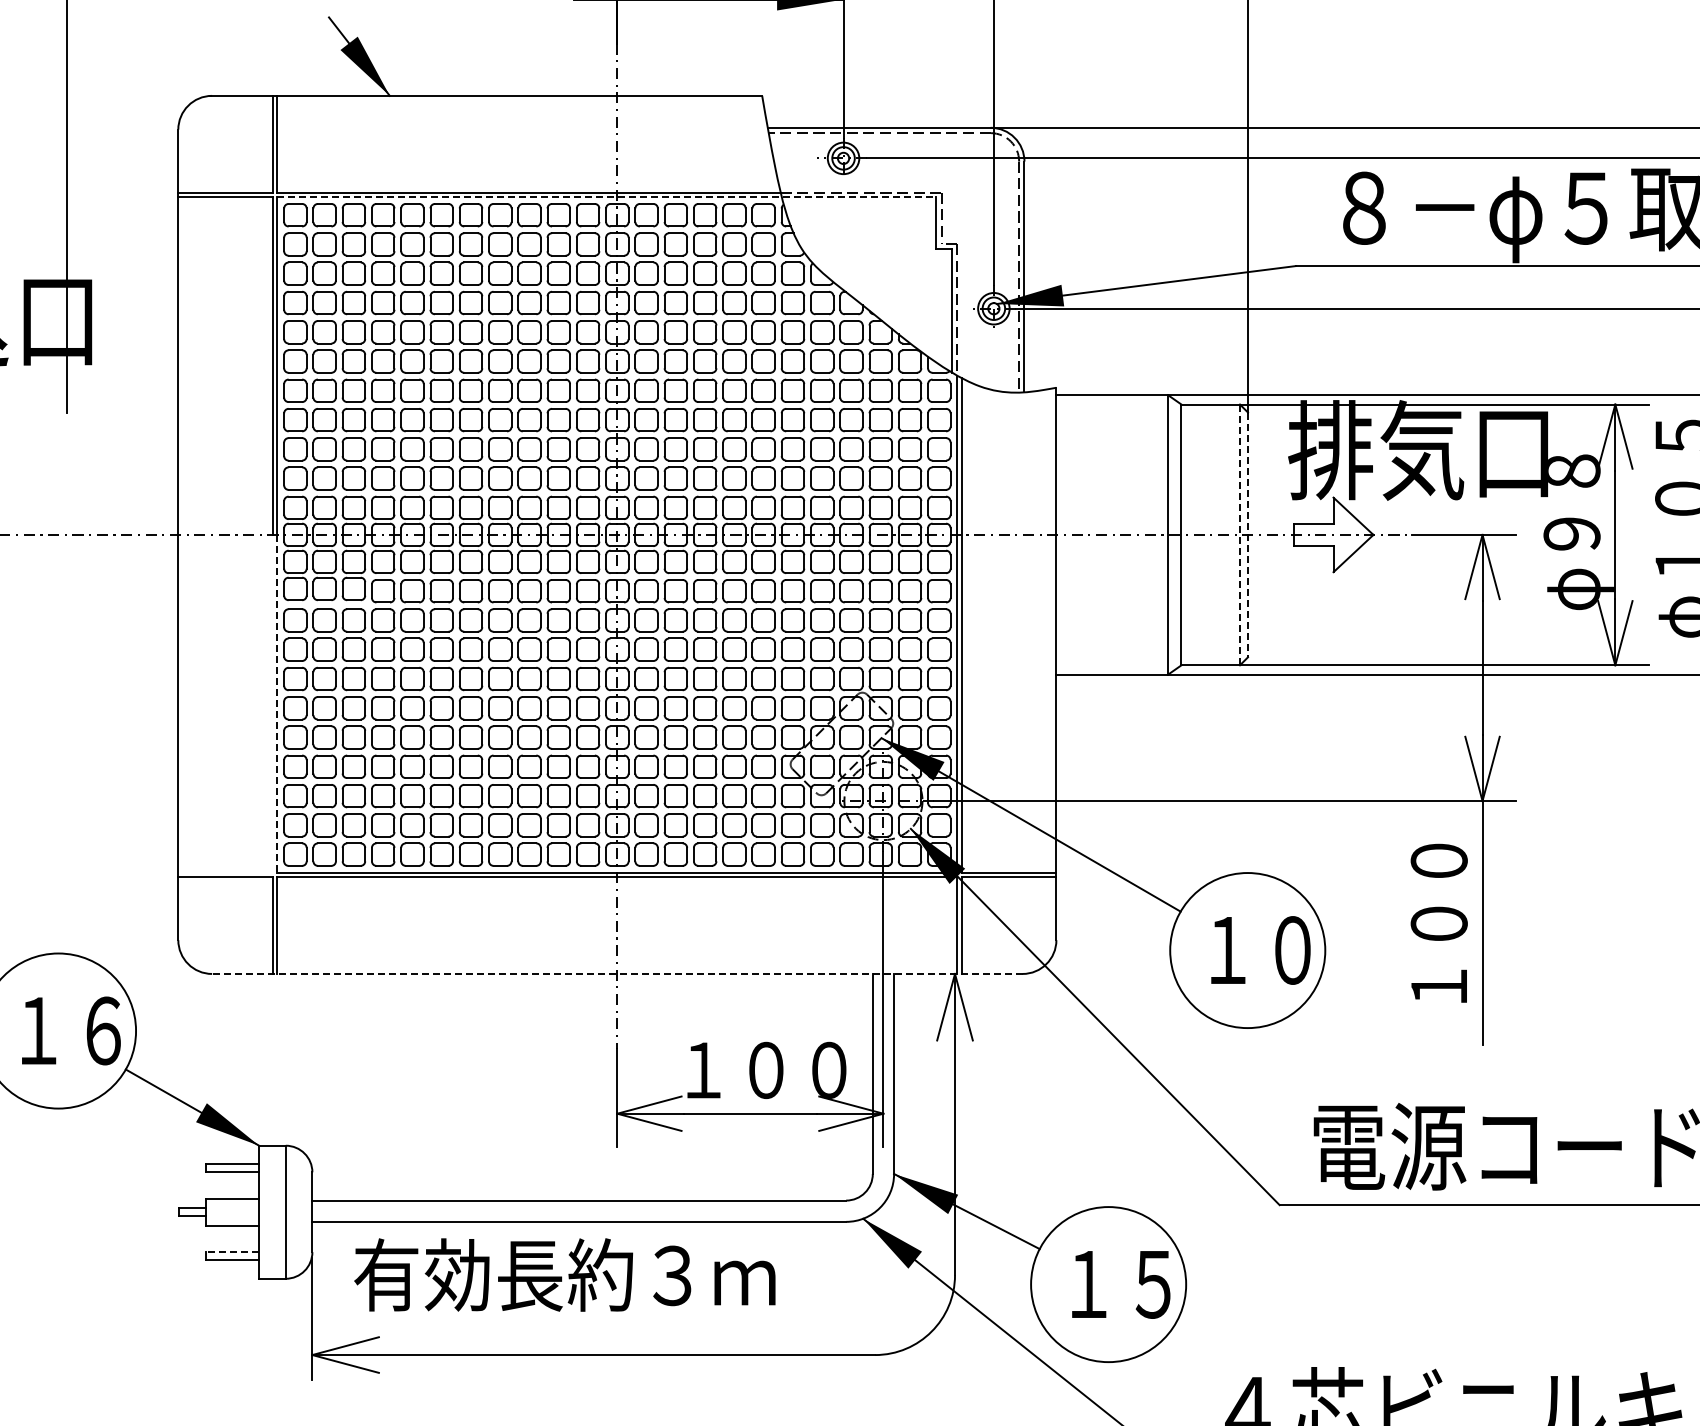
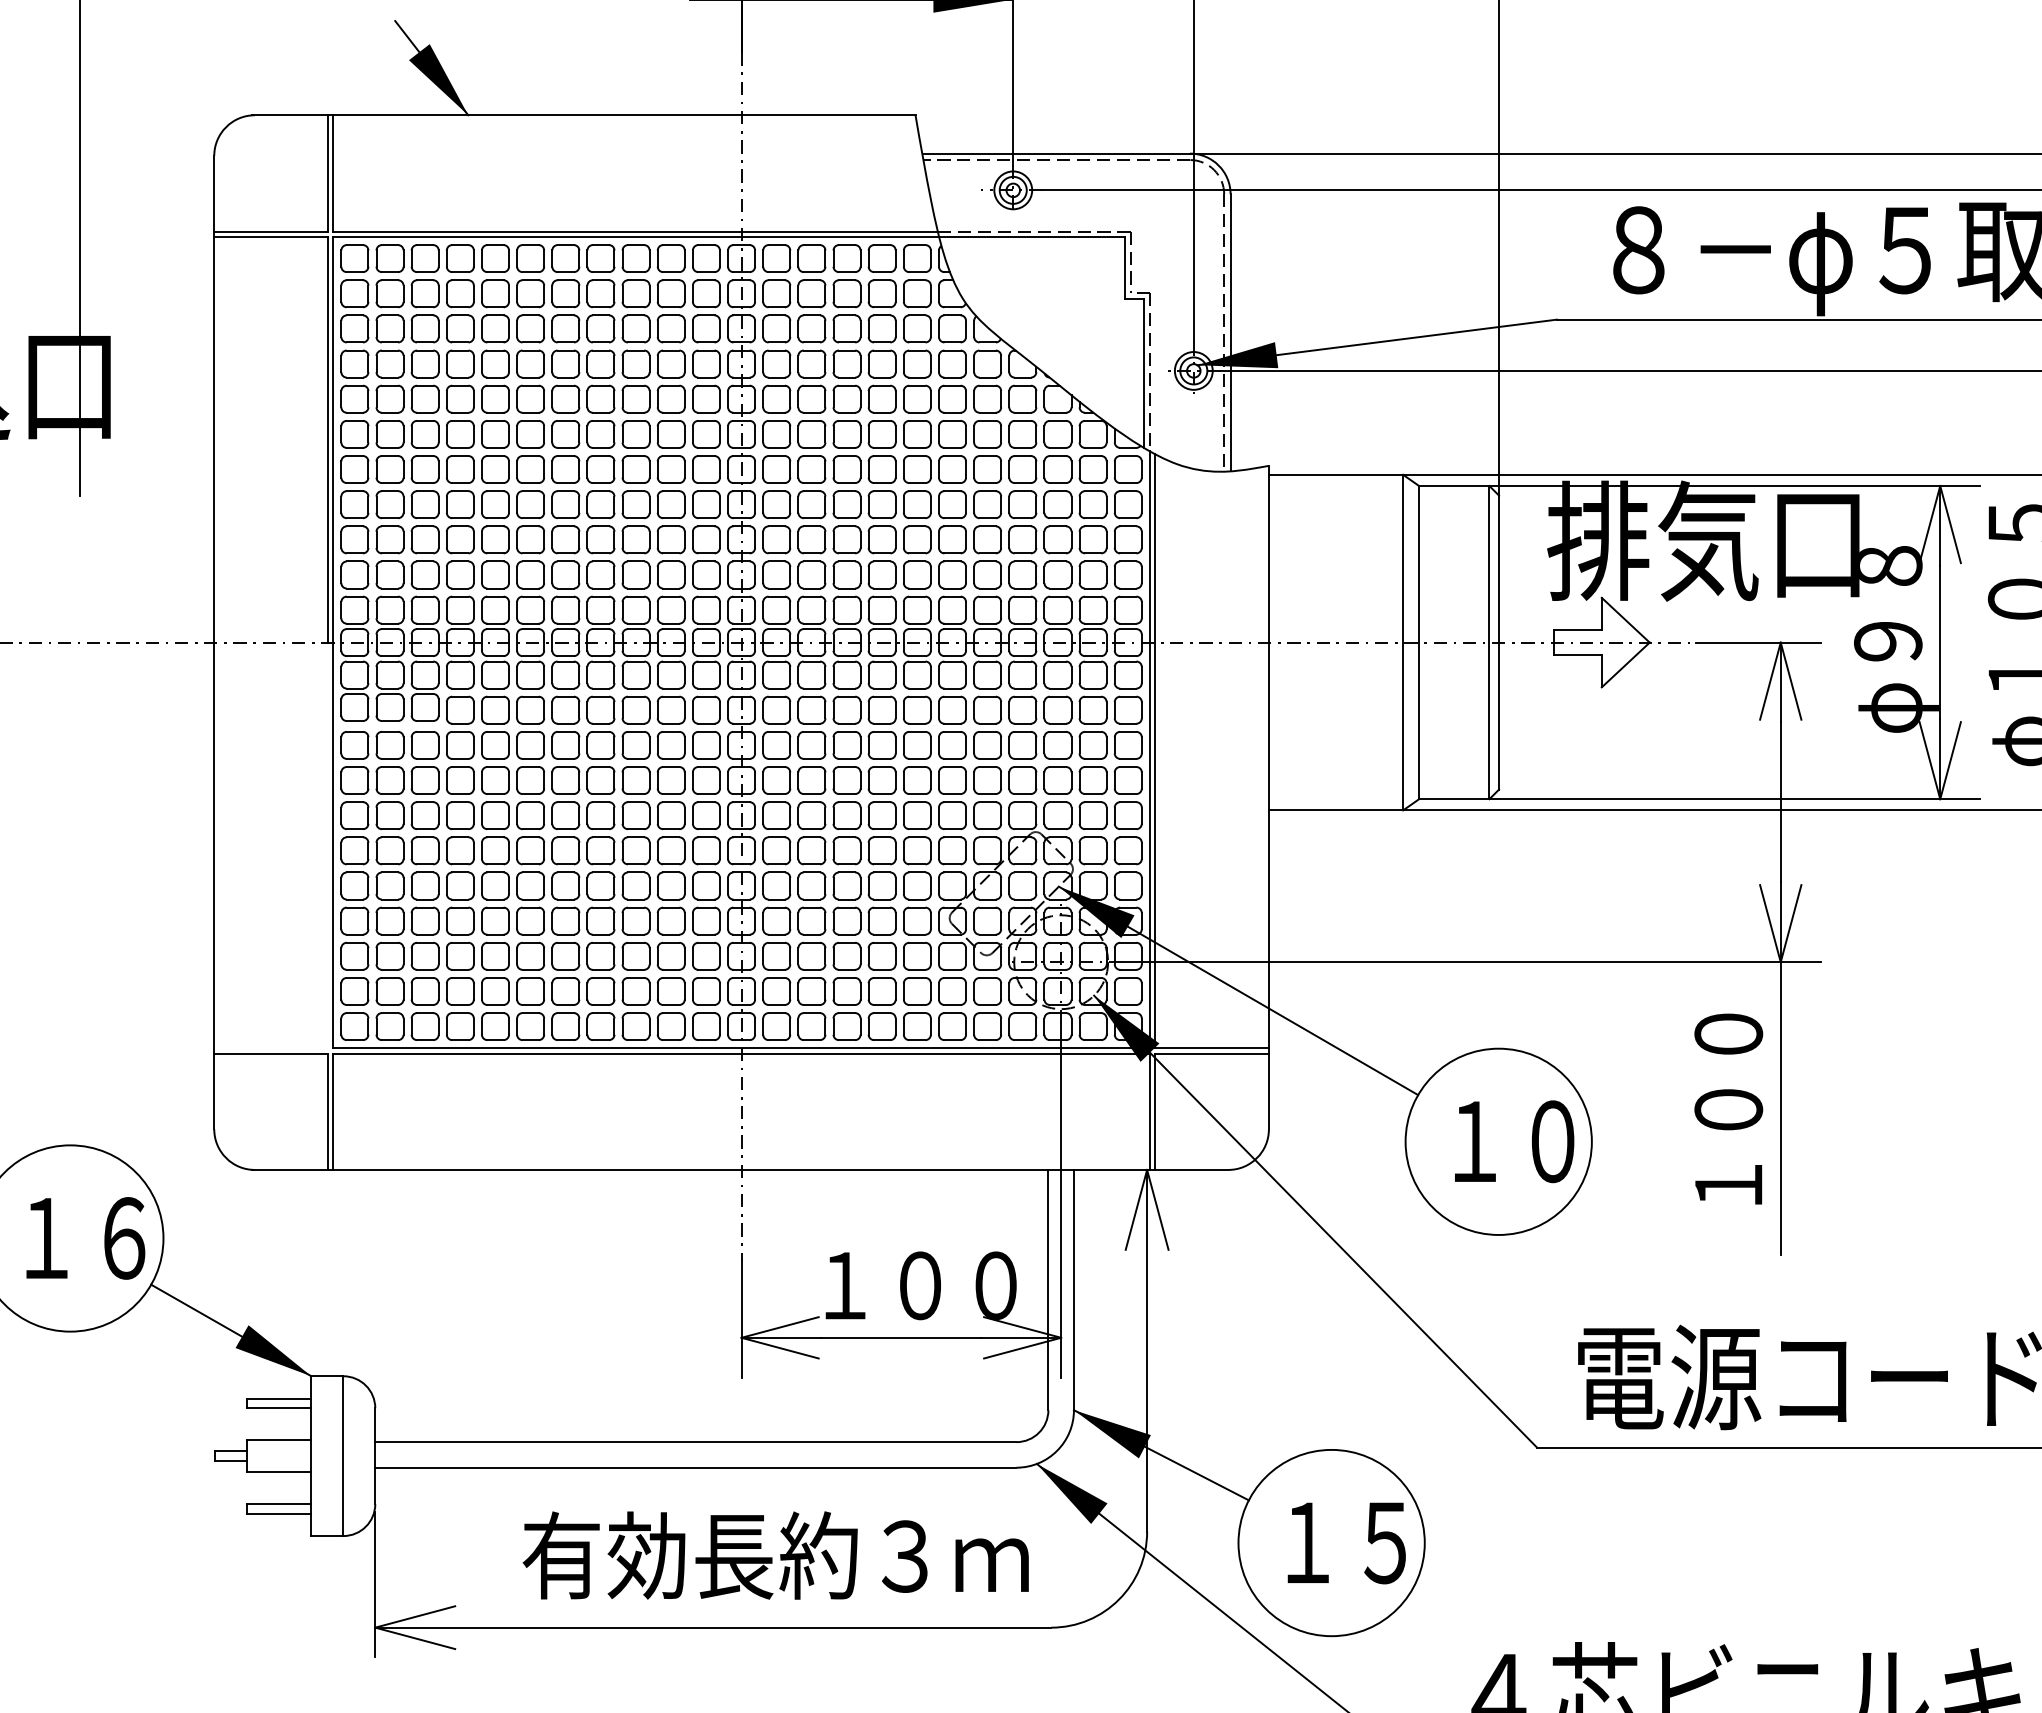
line: (607, 197) -> (729, 237), dashed -> solid
line: (1240, 535) -> (1490, 643), dashed -> solid
line: (1247, 535) -> (1498, 643), dashed -> solid
line: (277, 703) -> (333, 845), dashed -> solid
line: (615, 973) -> (739, 1169), dashed -> solid
line: (232, 1252) -> (279, 1504), dashed -> solid
text: (564, 1274) -> (775, 1554), moved

